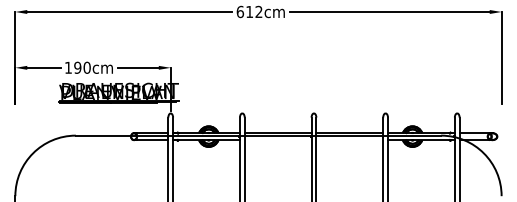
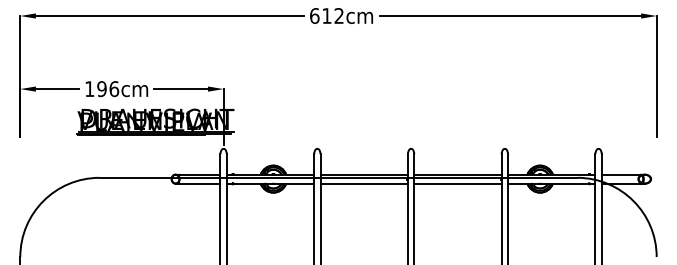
text: (87, 67) -> (114, 88), 190cm -> 196cm
line: (277, 139) -> (363, 183), added
line: (349, 139) -> (457, 183), added

